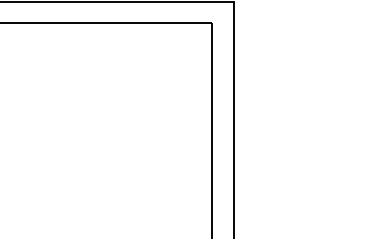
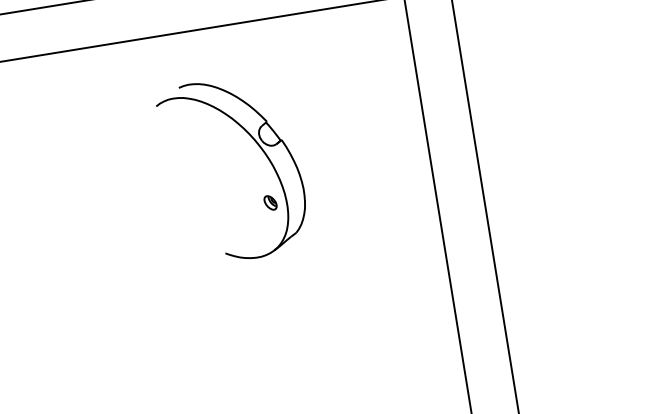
part: (133, 81) -> (257, 147), added

